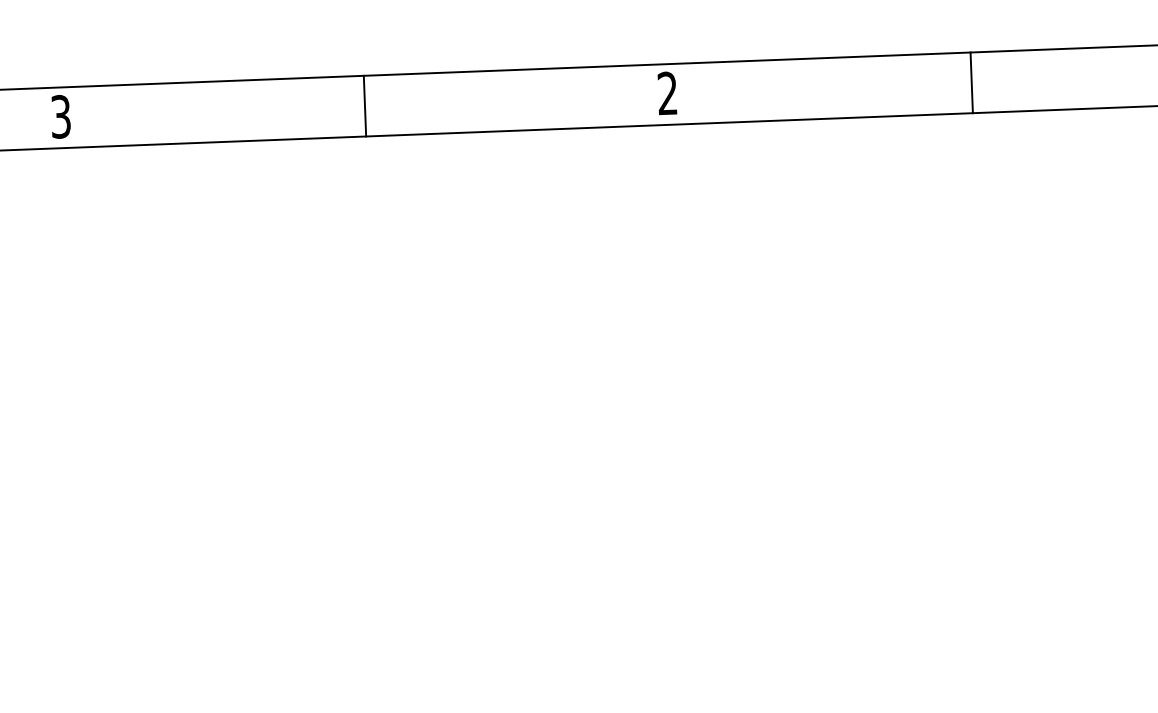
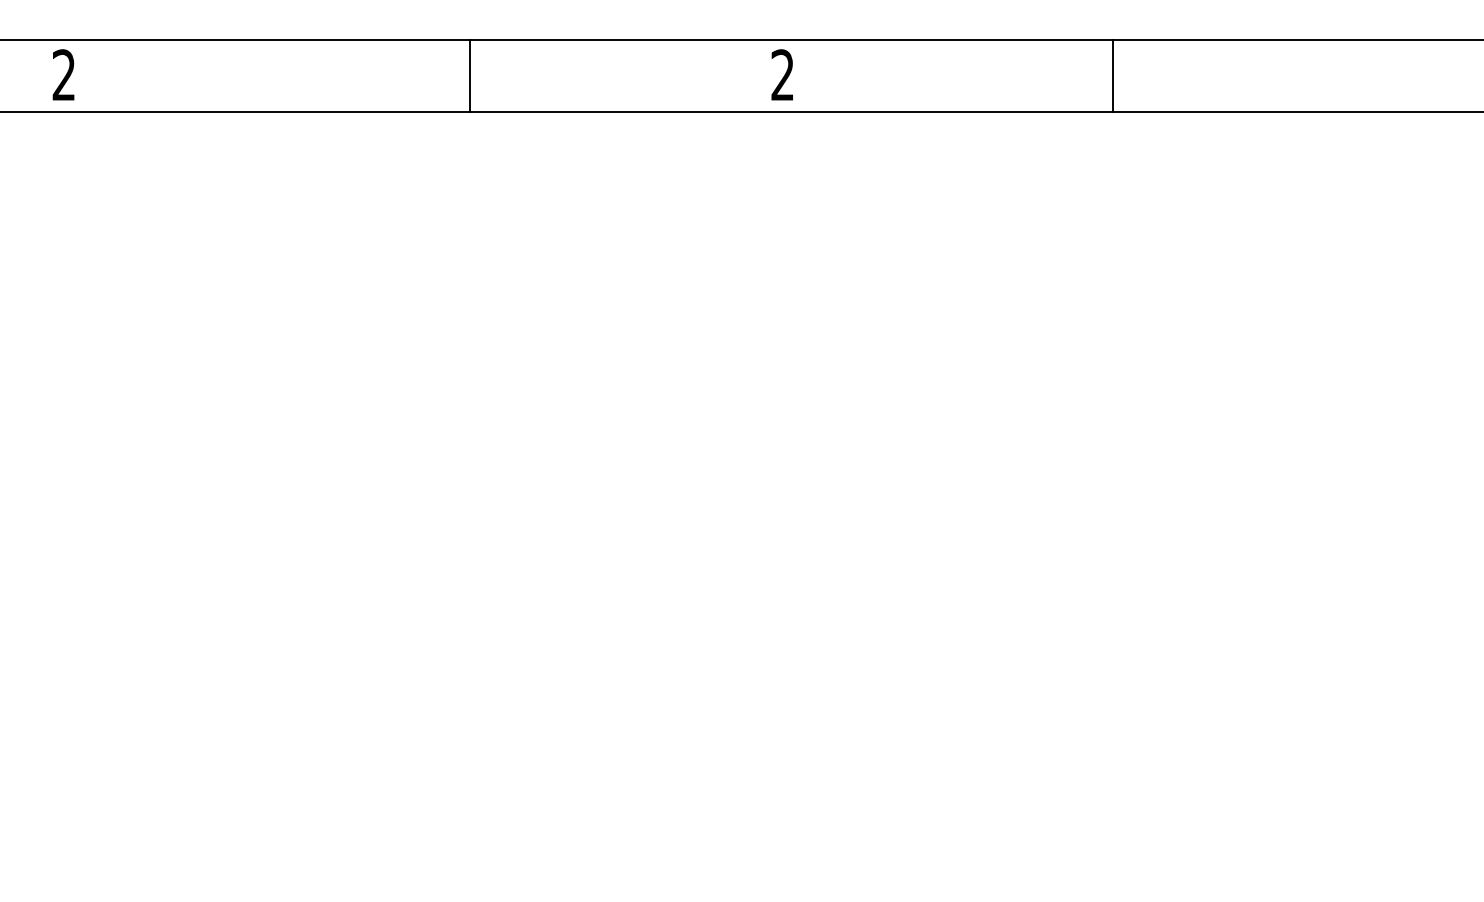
line: (971, 82) -> (1112, 76), moved
line: (365, 106) -> (470, 76), moved
text: (60, 117) -> (63, 75), 3 -> 2

